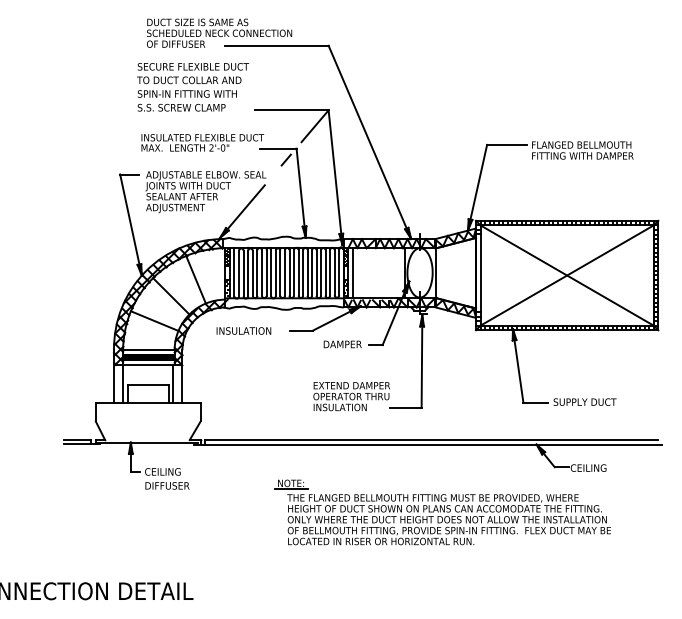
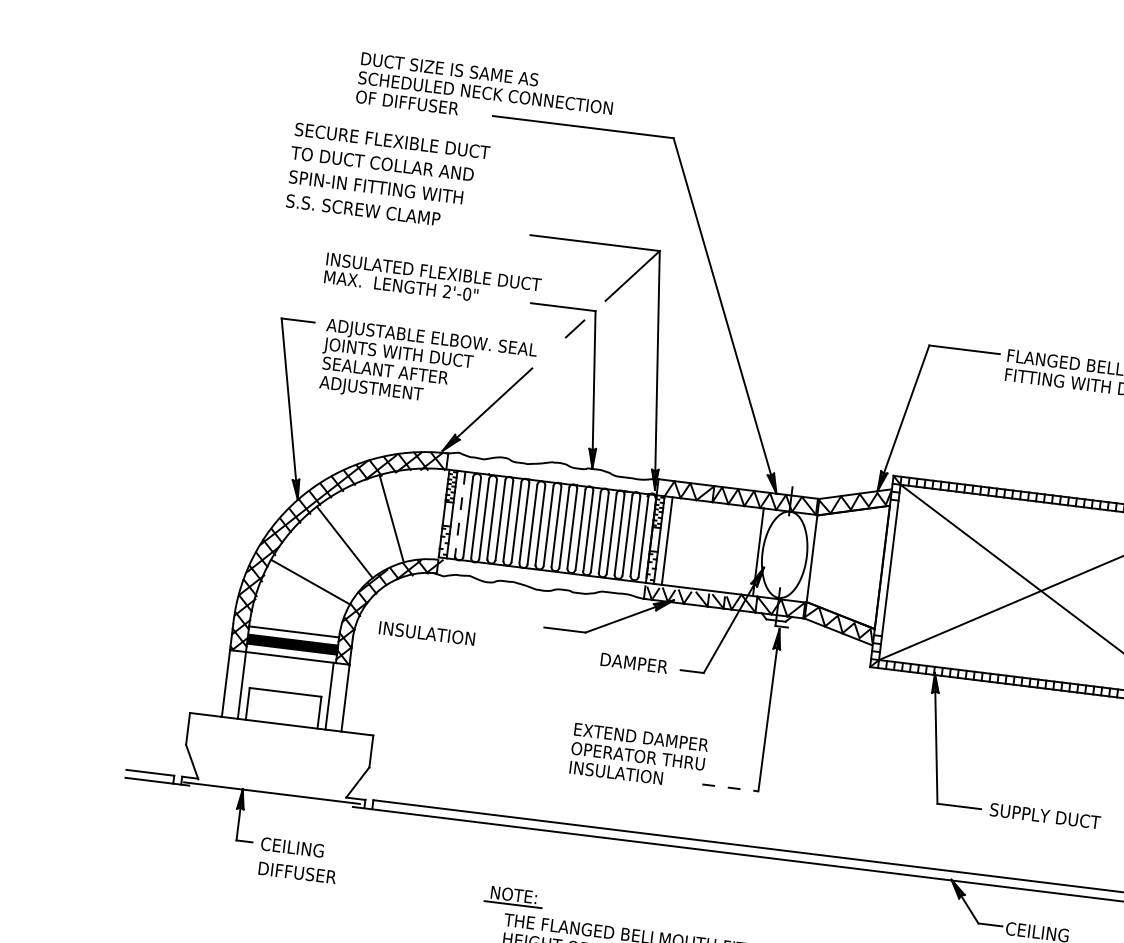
text: (193, 87) -> (388, 177), moved
line: (234, 273) -> (460, 516), solid -> dashed
text: (243, 330) -> (426, 632), moved
line: (406, 408) -> (731, 788), solid -> dashed

